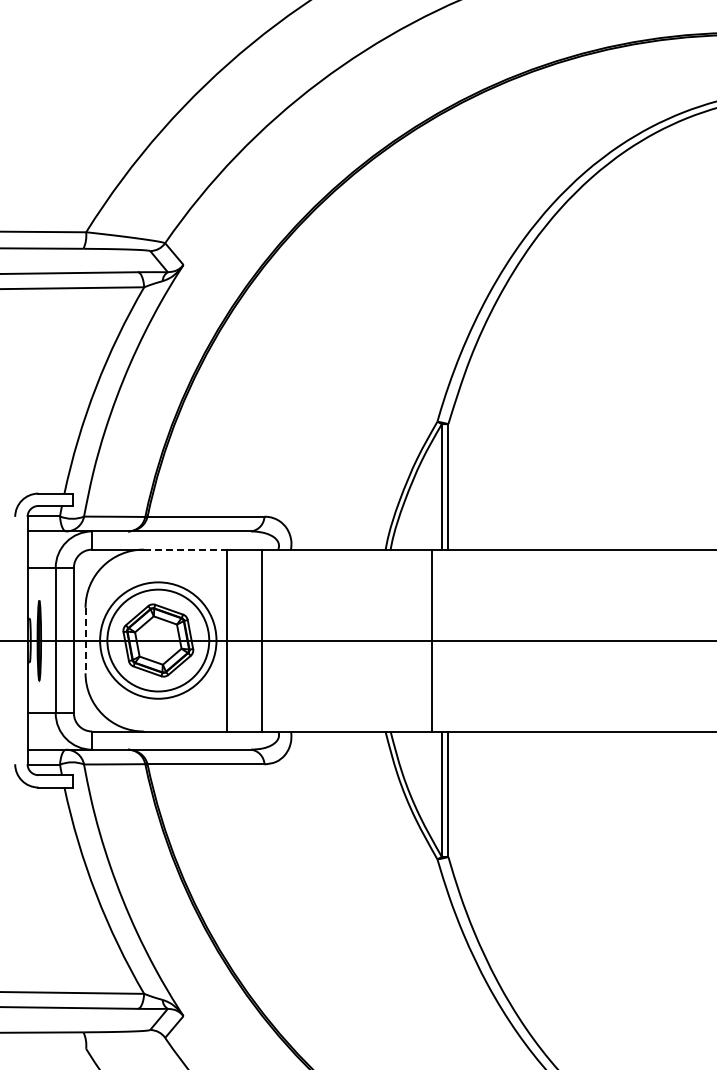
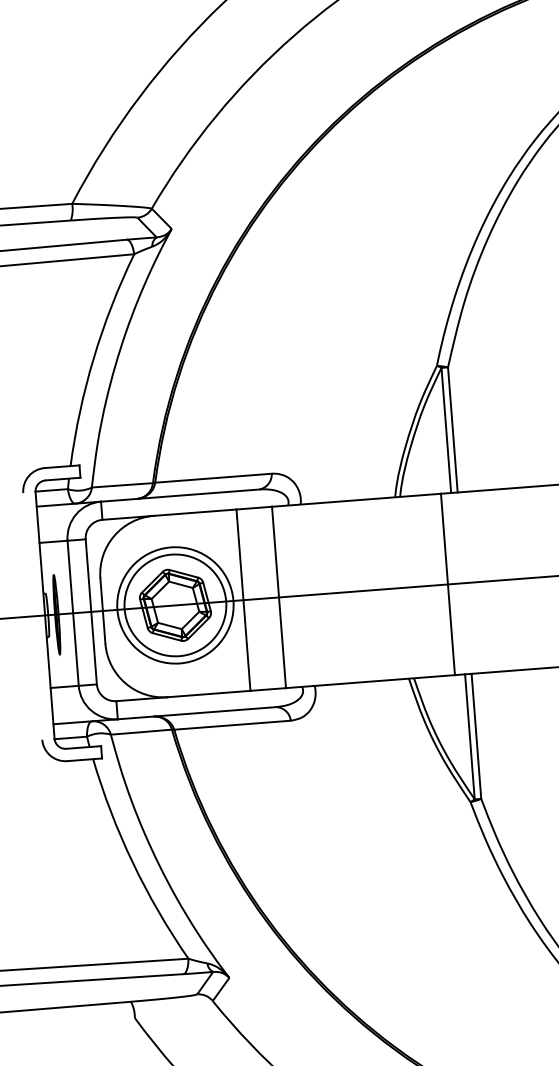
line: (185, 549) -> (195, 512), dashed -> solid
line: (85, 640) -> (102, 610), dashed -> solid

